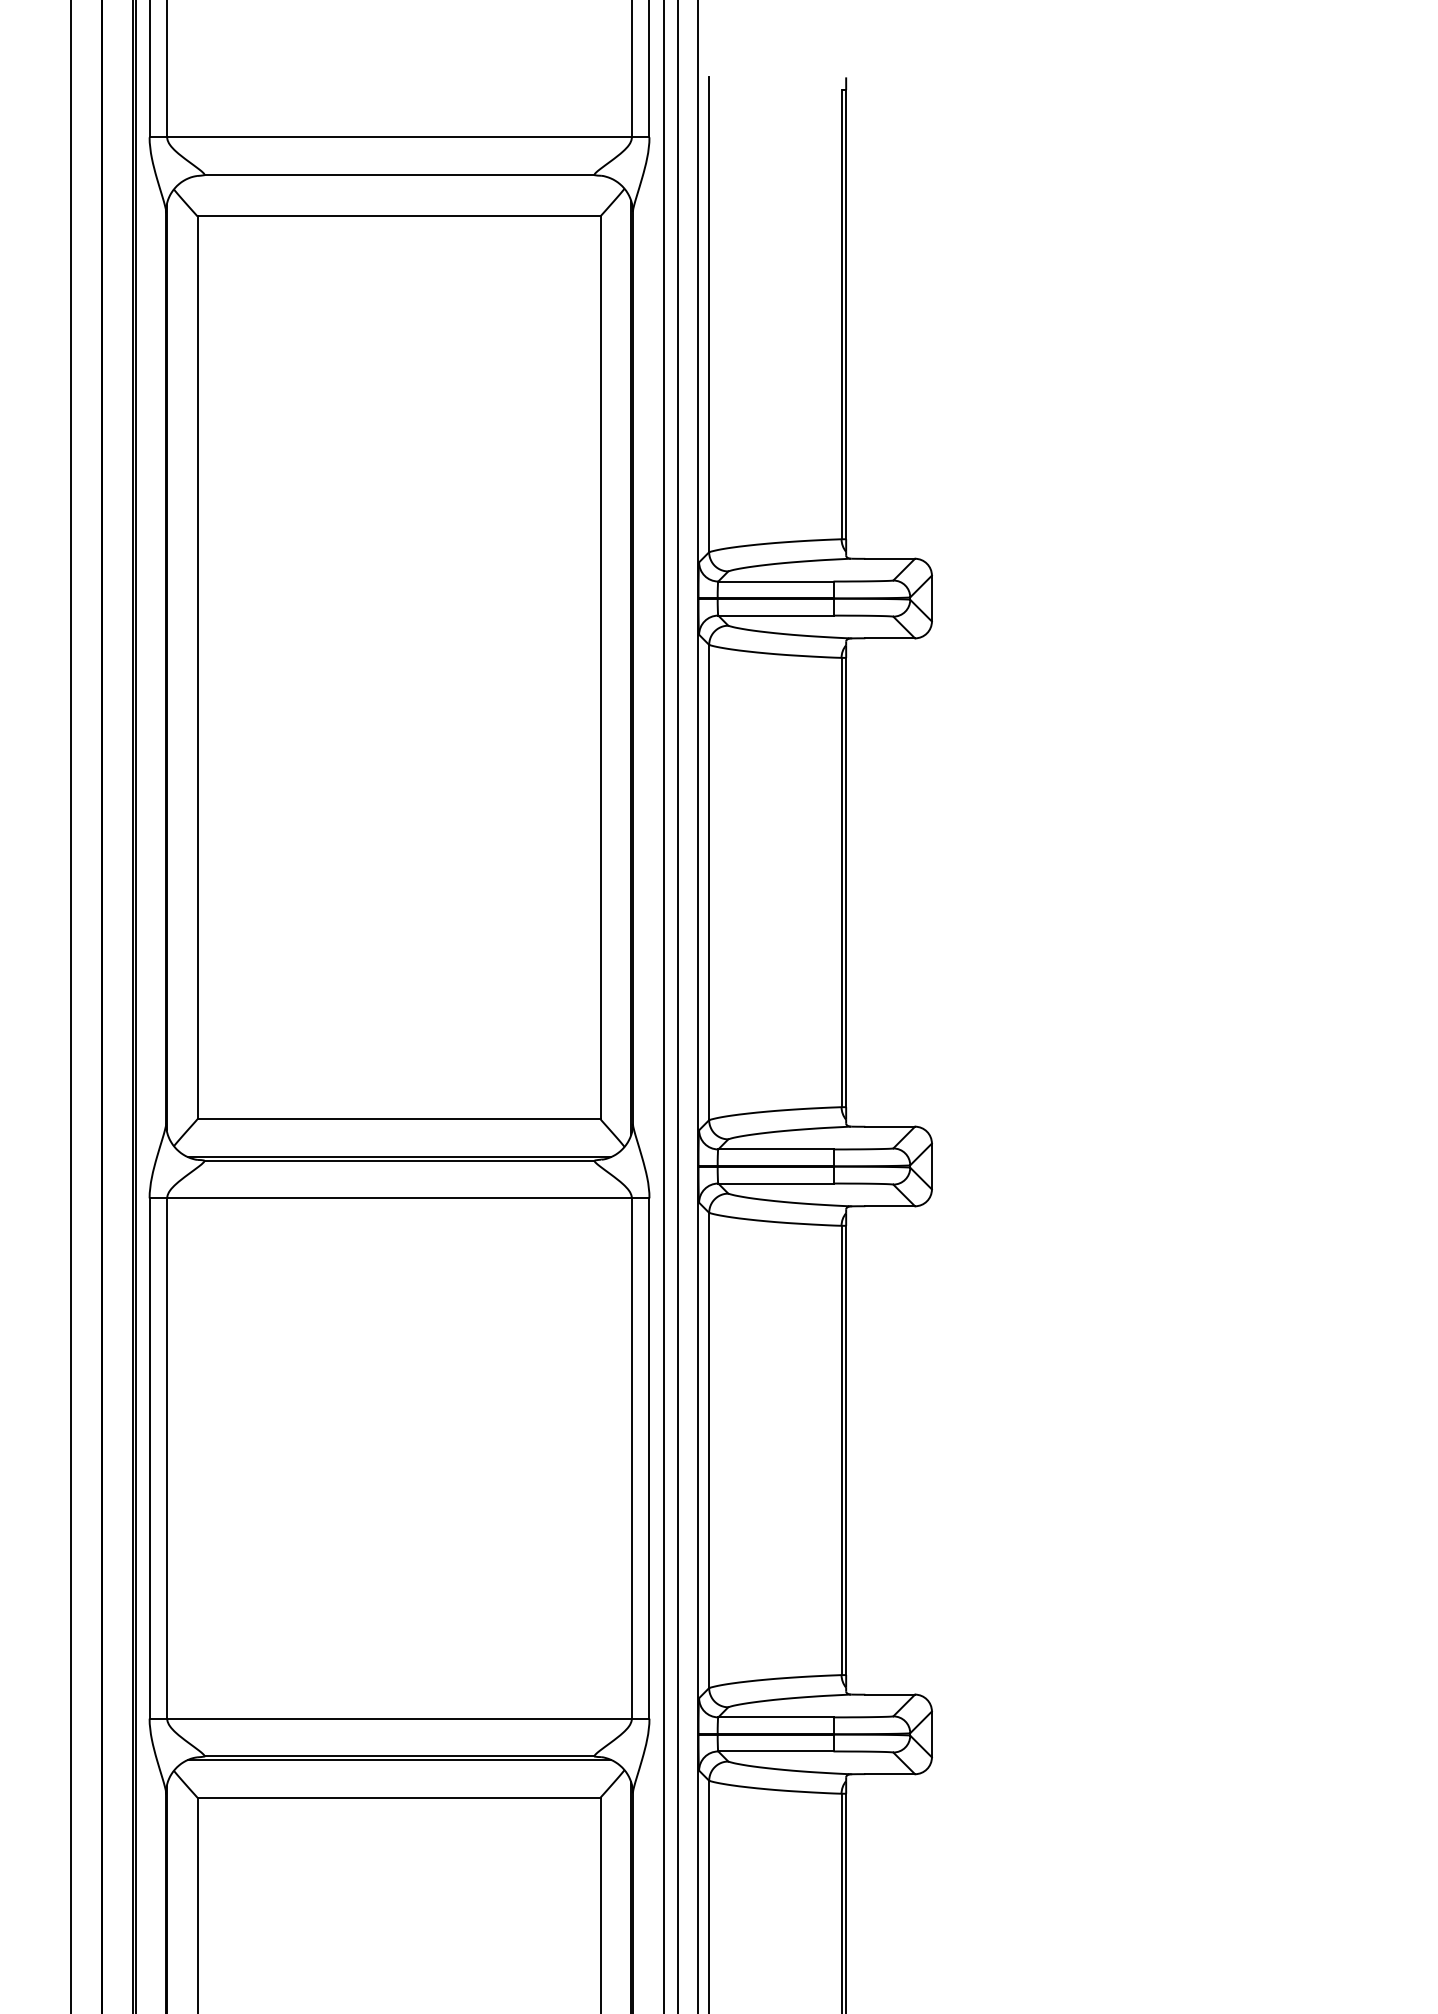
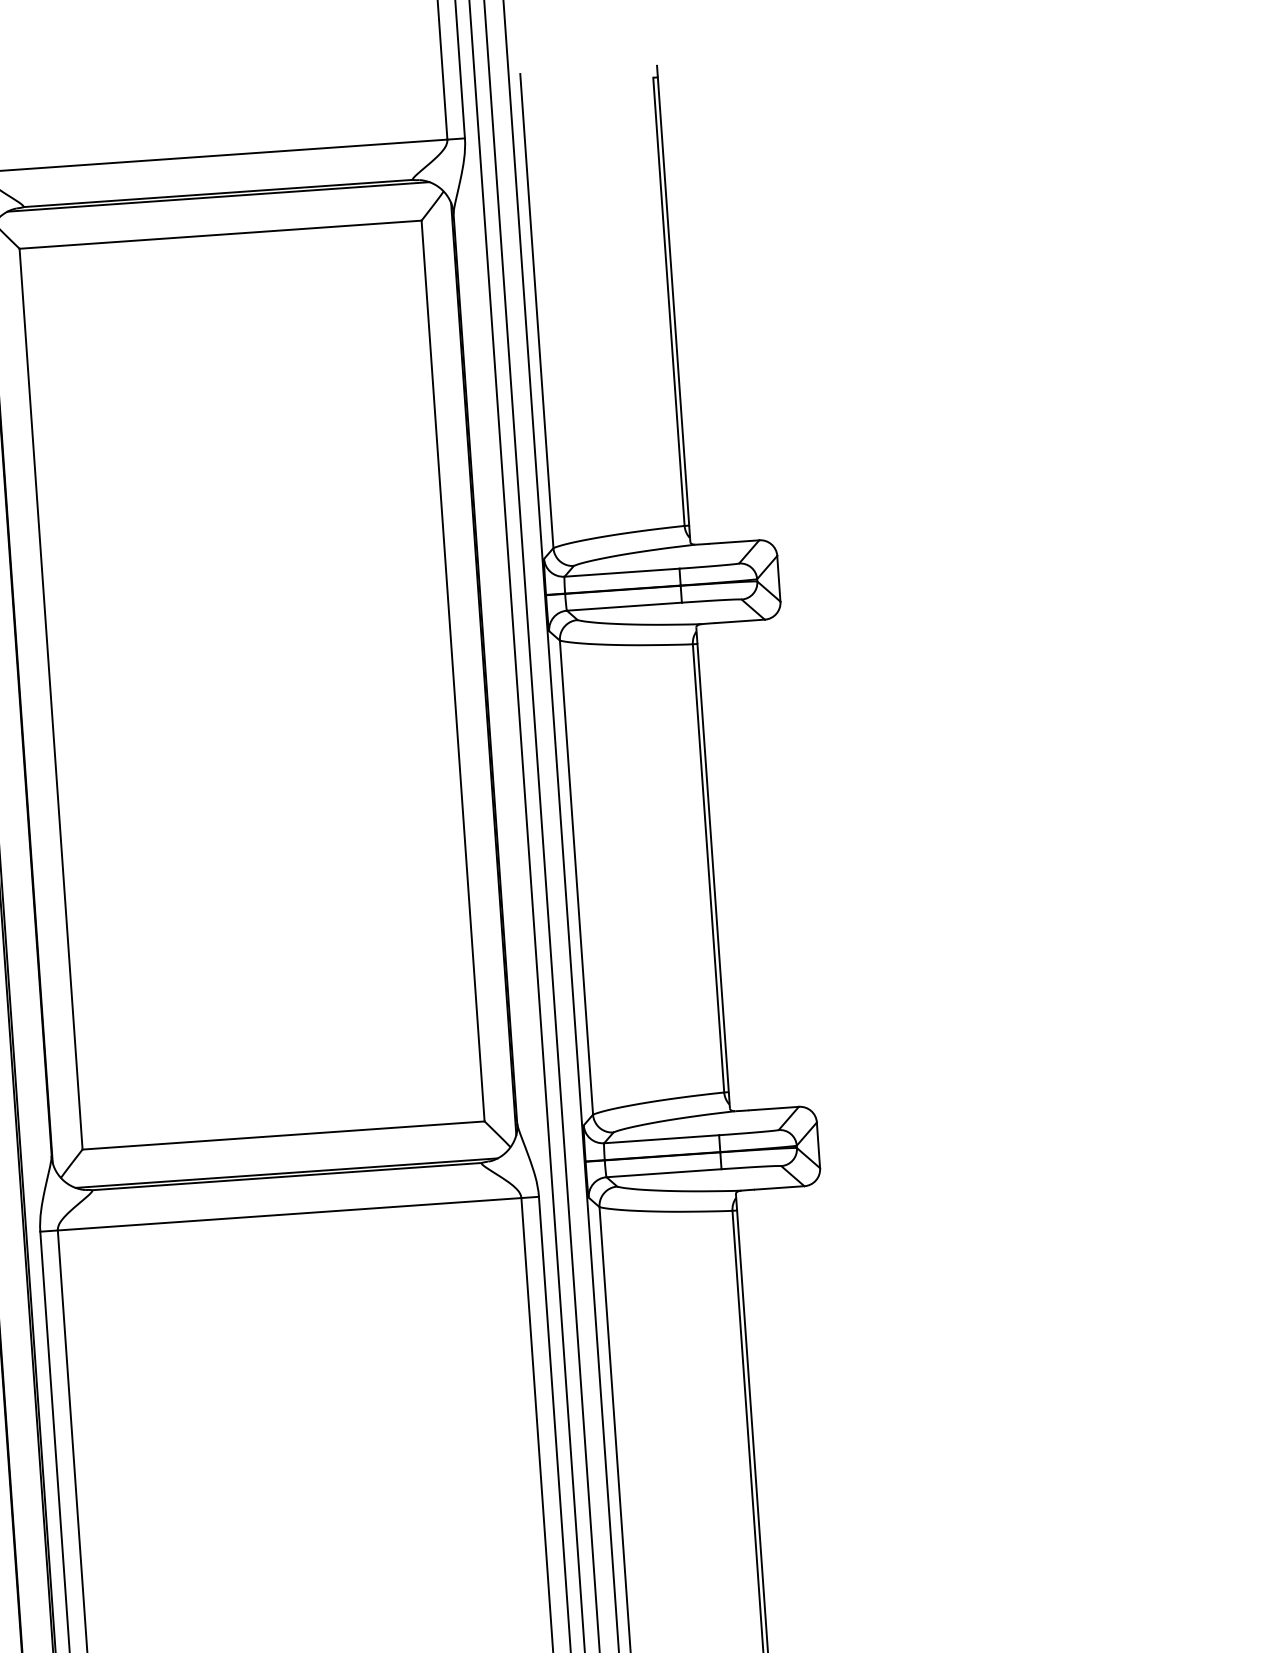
line: (399, 178) -> (218, 196), added

